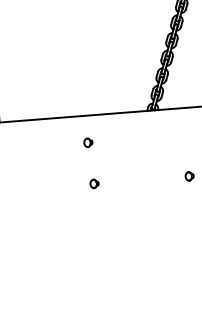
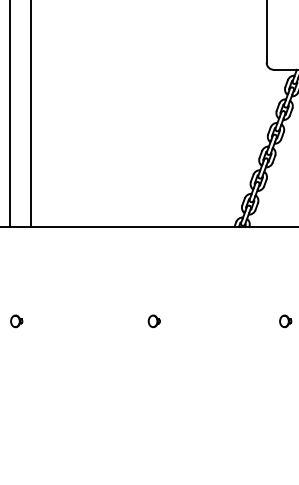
part: (87, 142) -> (149, 264), removed

